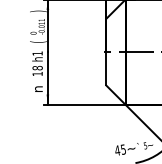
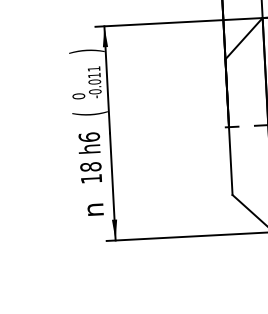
text: (37, 53) -> (88, 137), h1 -> h6

